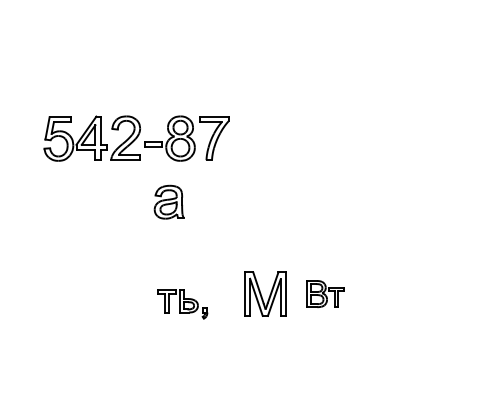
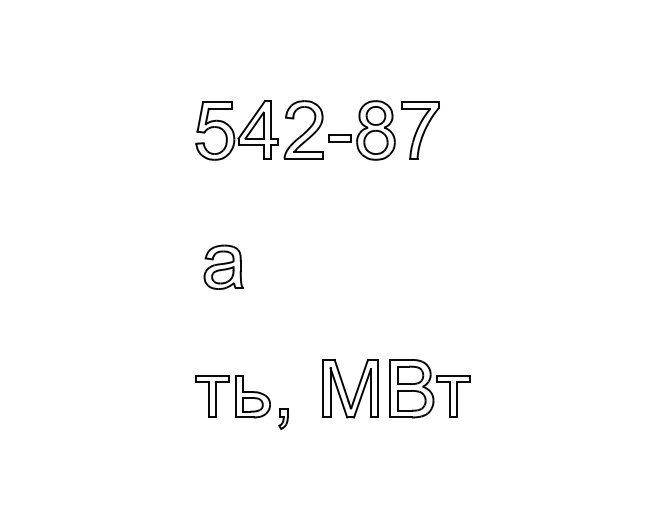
part: (136, 138) -> (317, 130), moved
part: (325, 293) -> (430, 387), size x1.67
part: (182, 304) -> (241, 402), size x1.43

